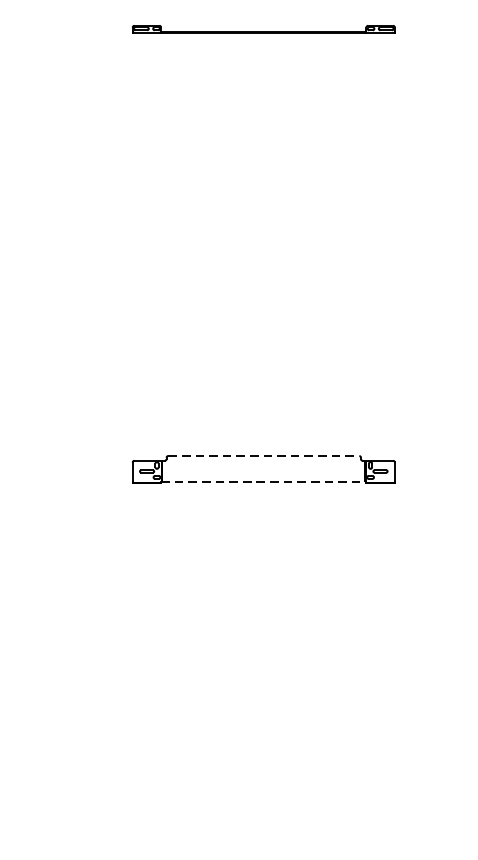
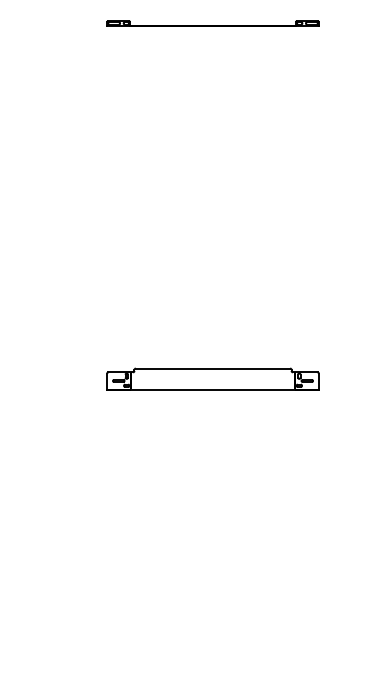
line: (264, 455) -> (213, 368), dashed -> solid
line: (264, 481) -> (213, 389), dashed -> solid

